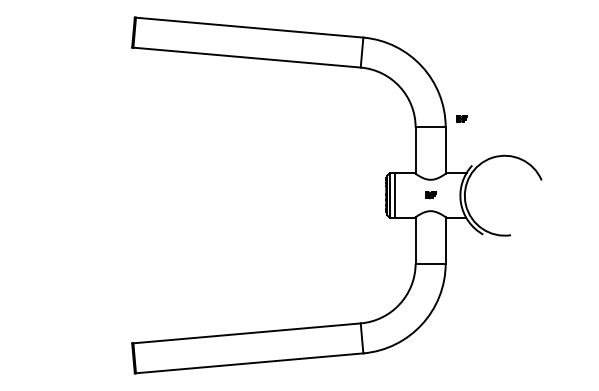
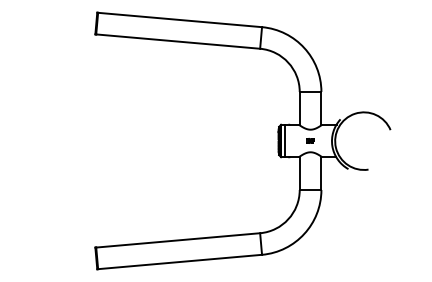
part: (461, 118) -> (332, 85), removed

